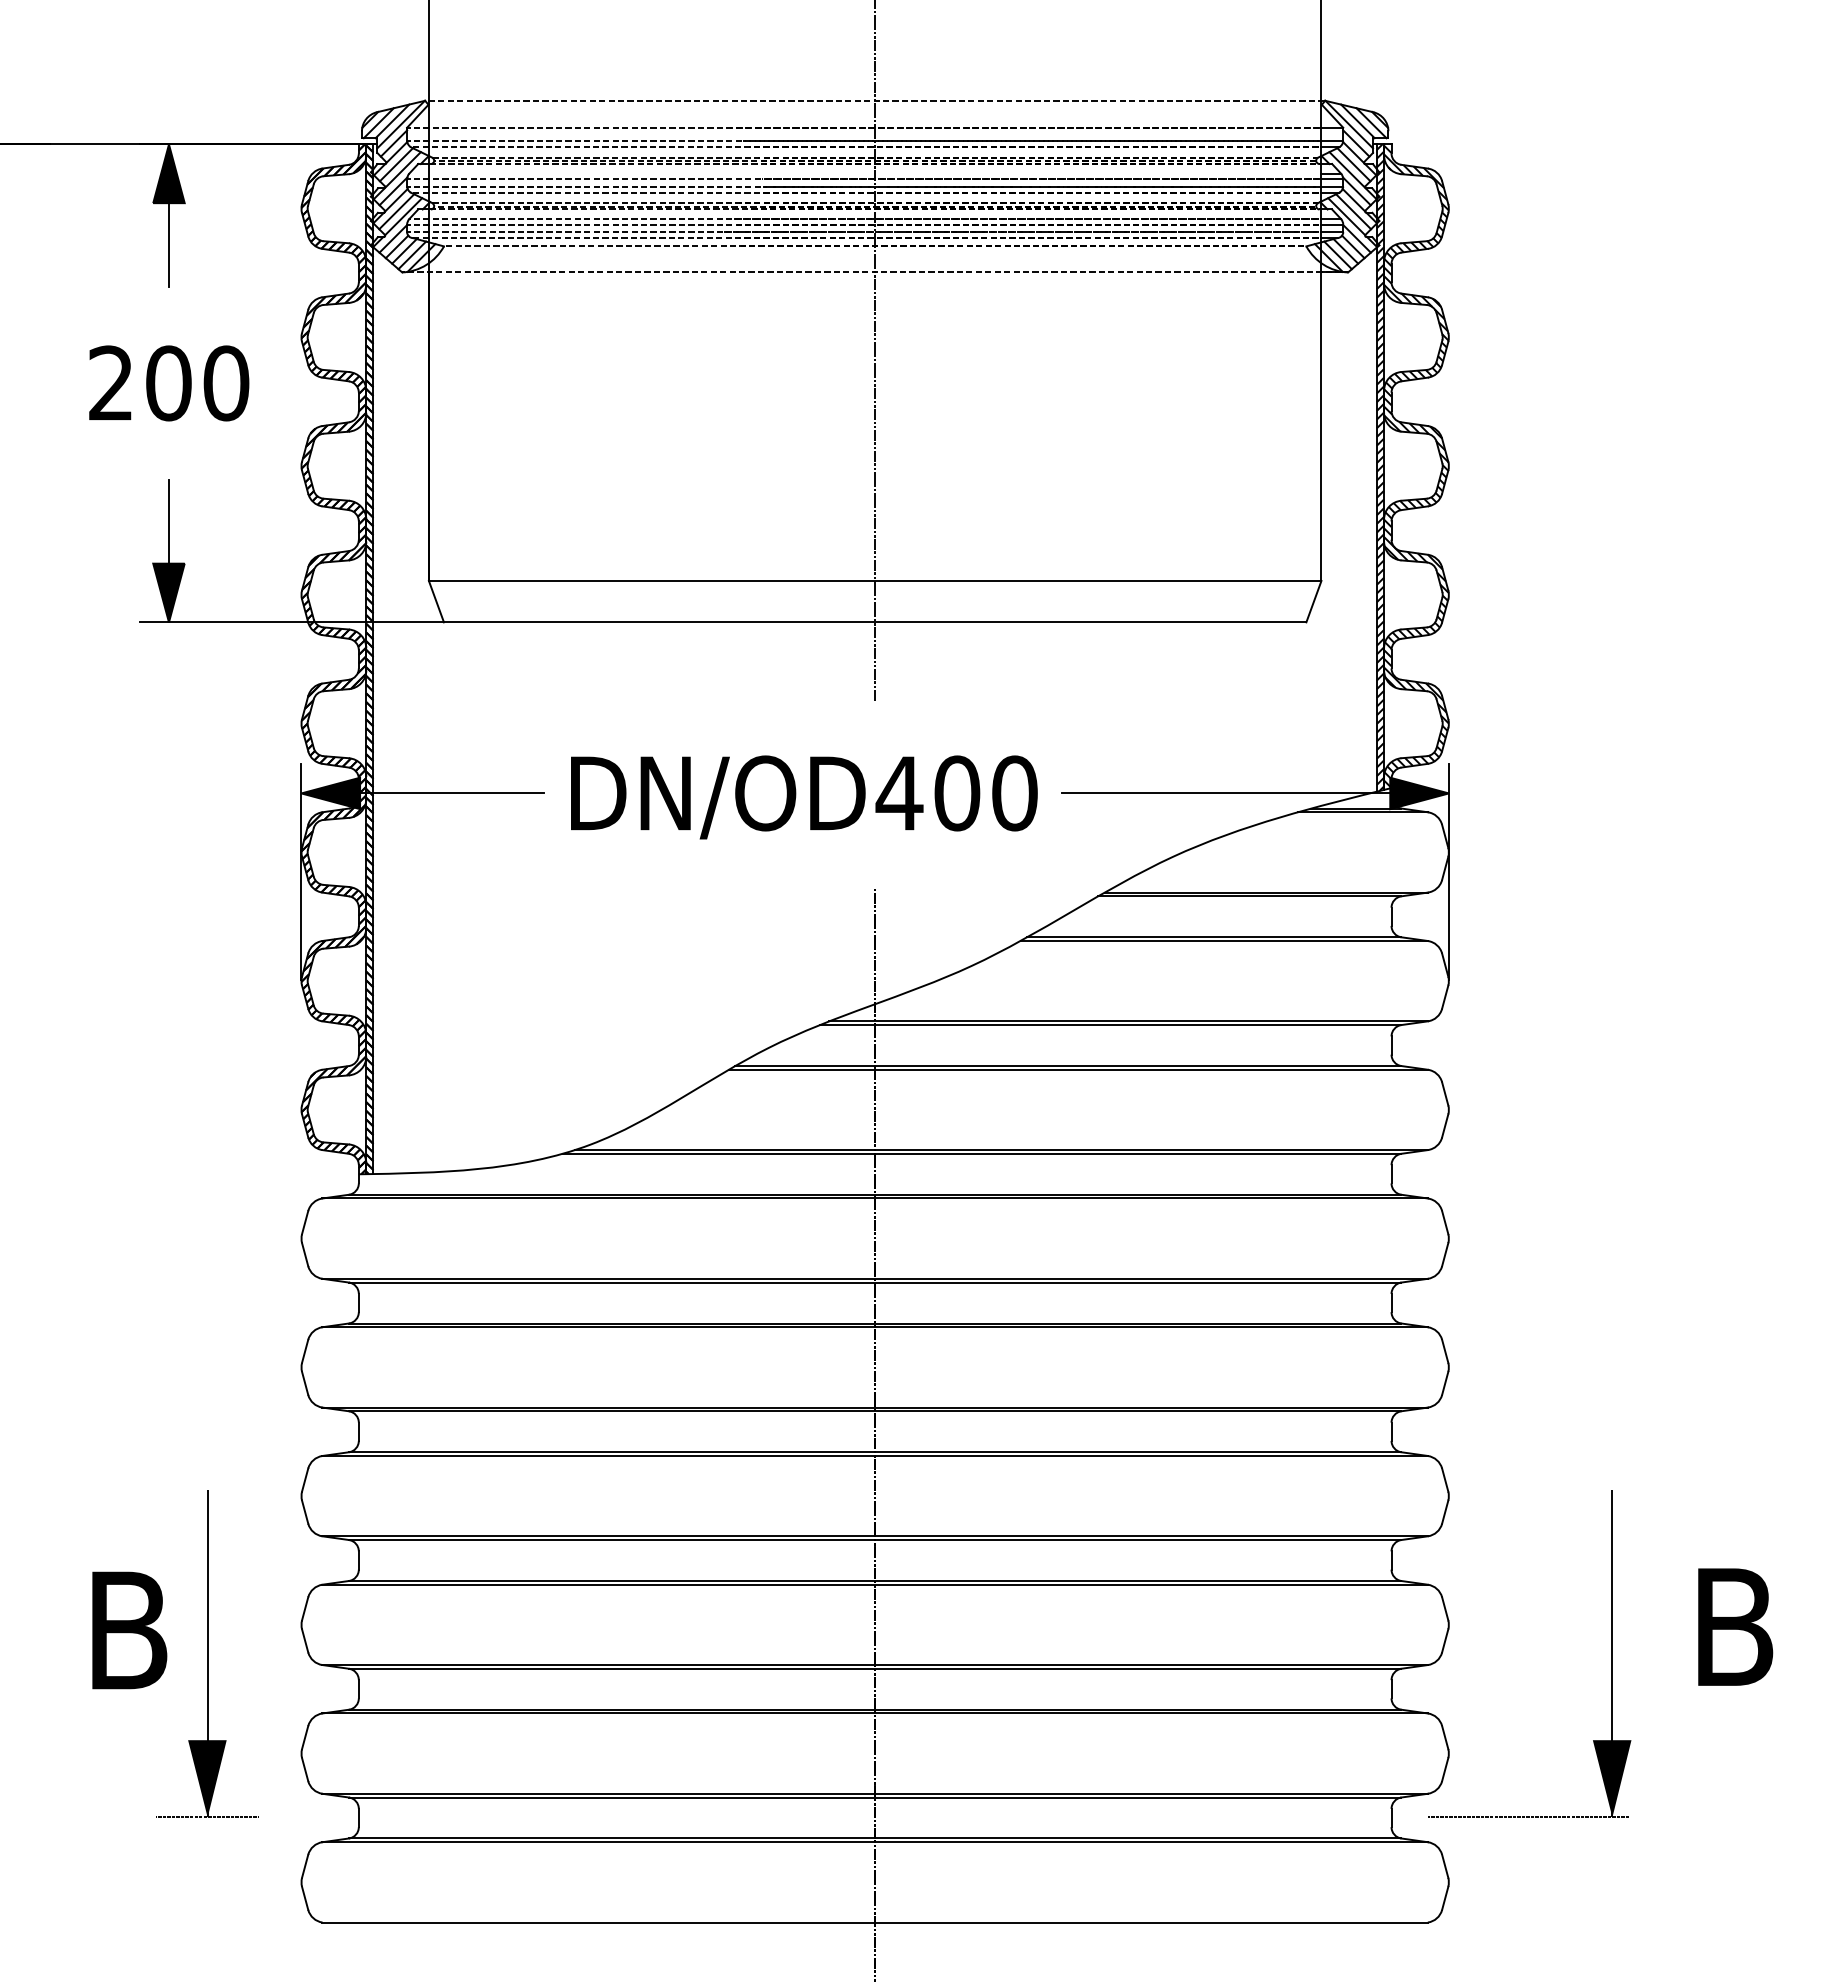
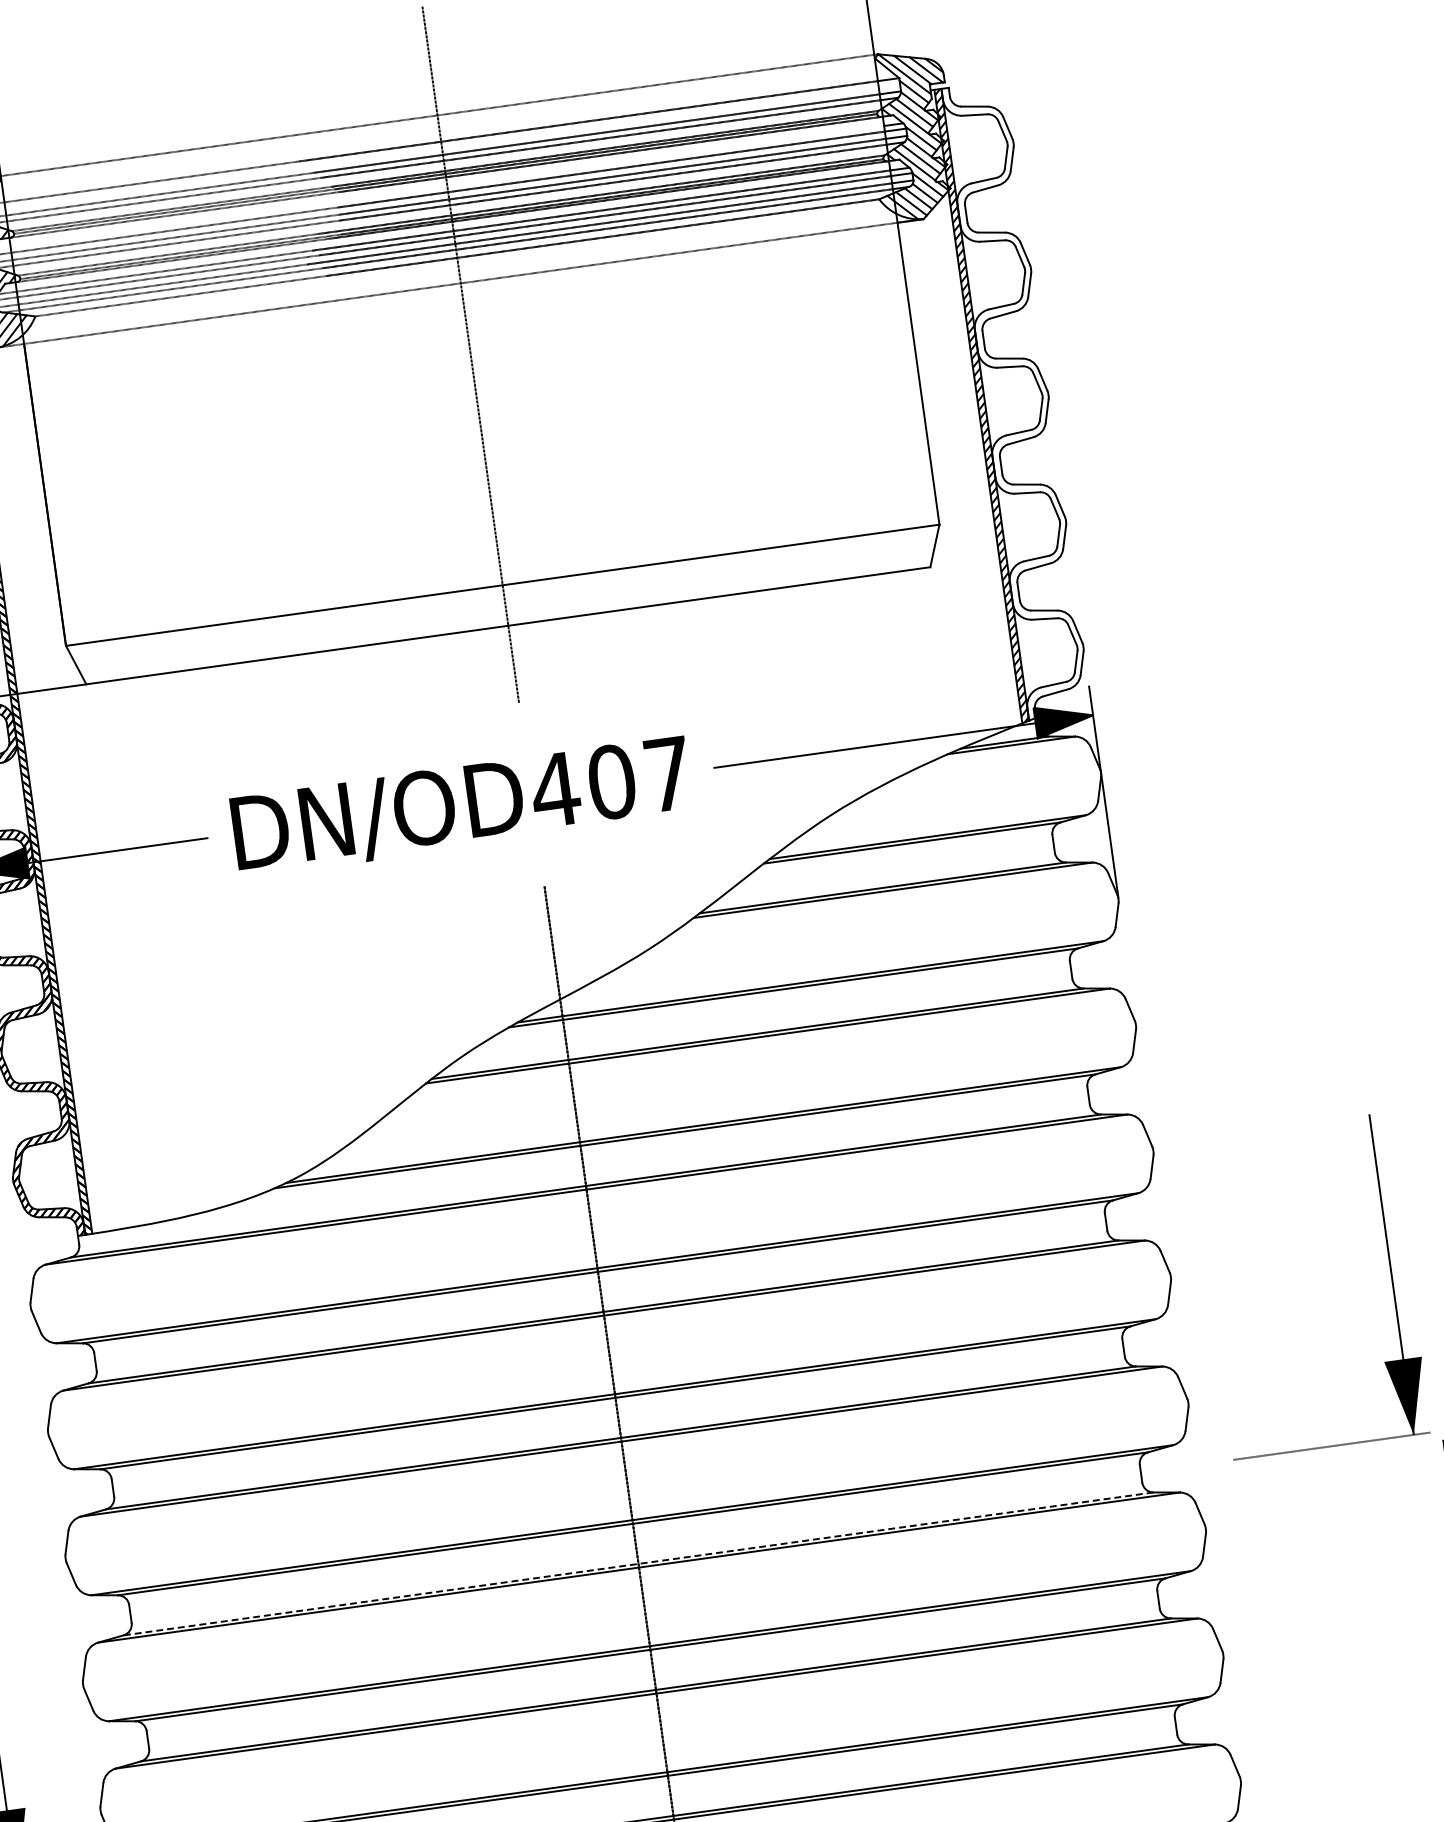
hatch: (1416, 466) -> (1016, 399), removed
text: (1014, 793) -> (667, 774), OD400 -> OD407
line: (874, 1580) -> (637, 1563), solid -> dashed
part: (1611, 1653) -> (1390, 1274), moved

